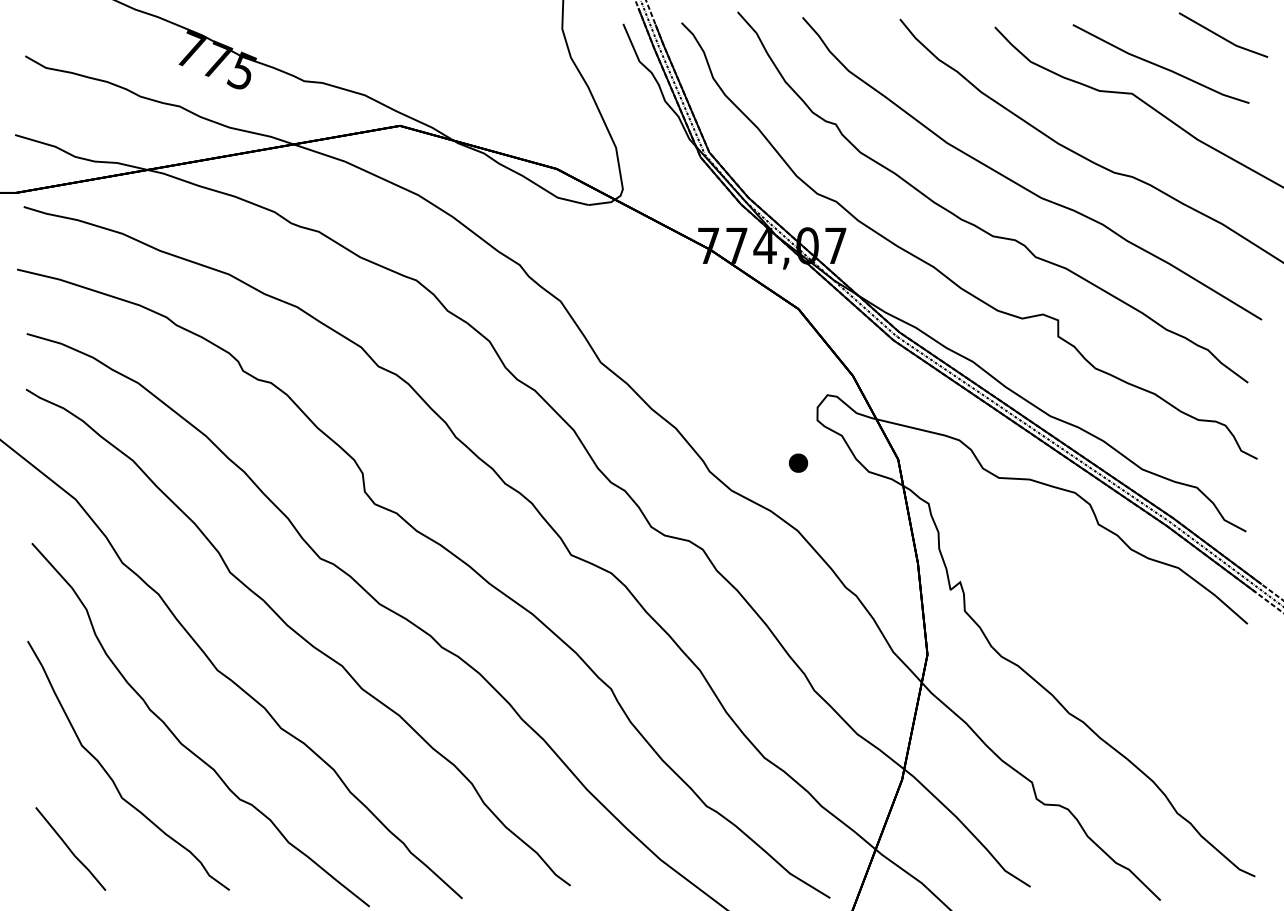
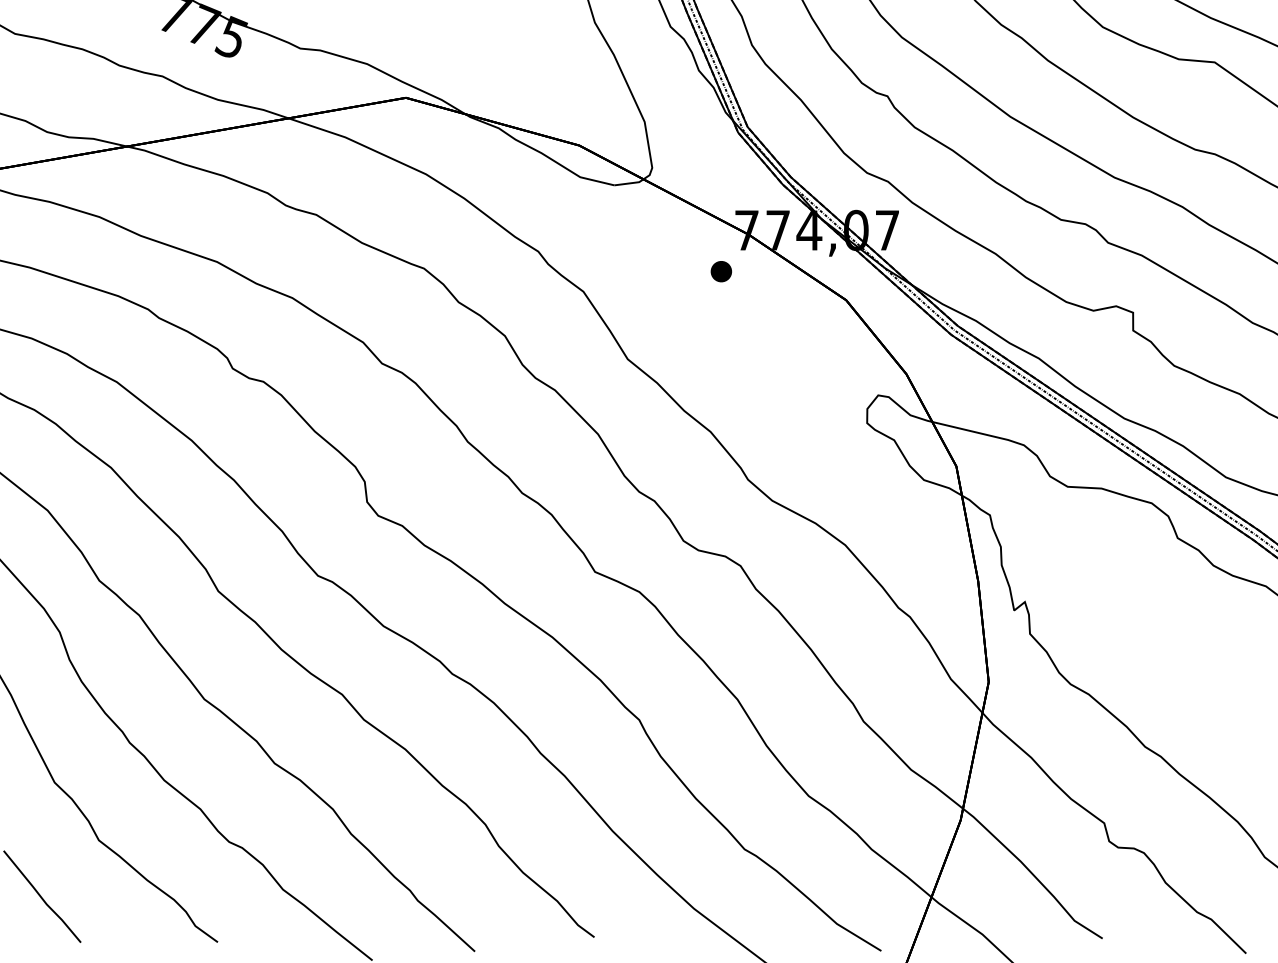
part: (798, 462) -> (721, 270), moved

